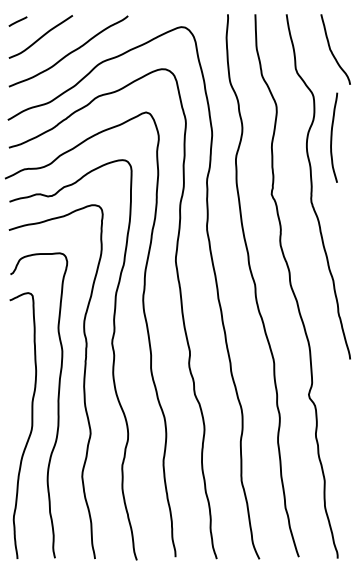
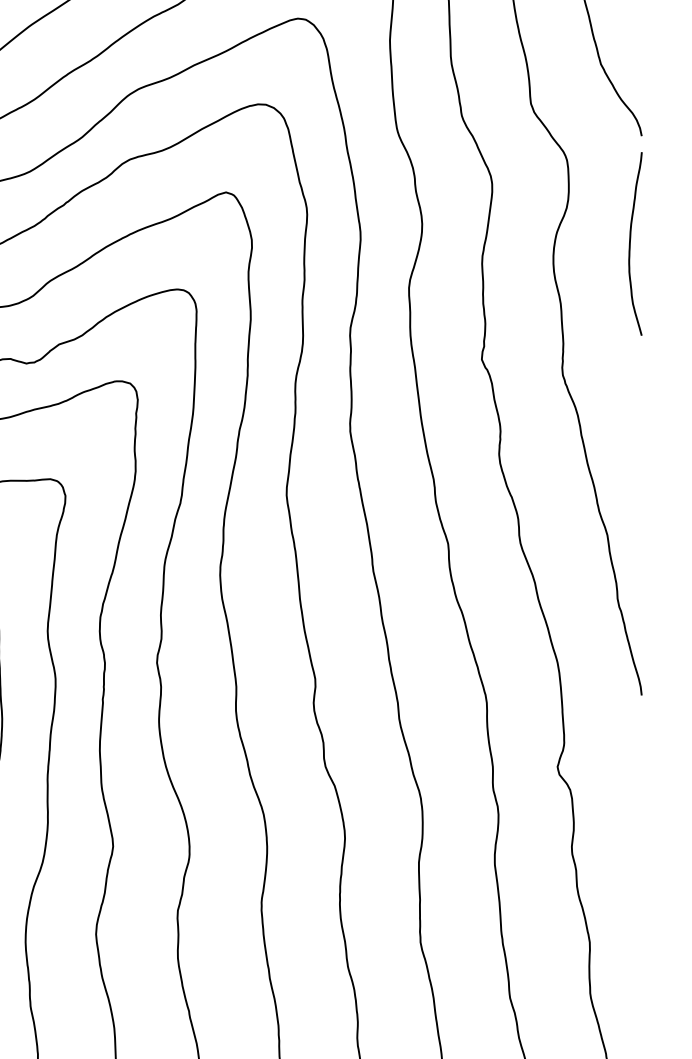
curve: (332, 137) -> (632, 243), moved

